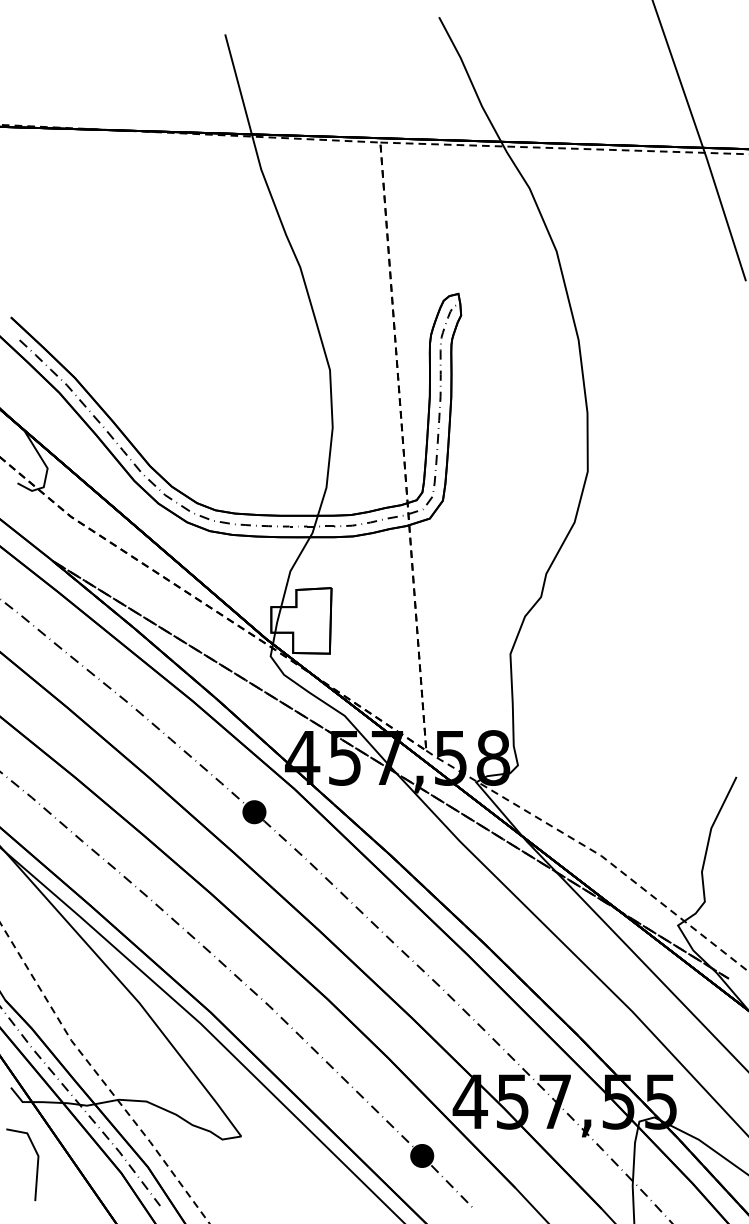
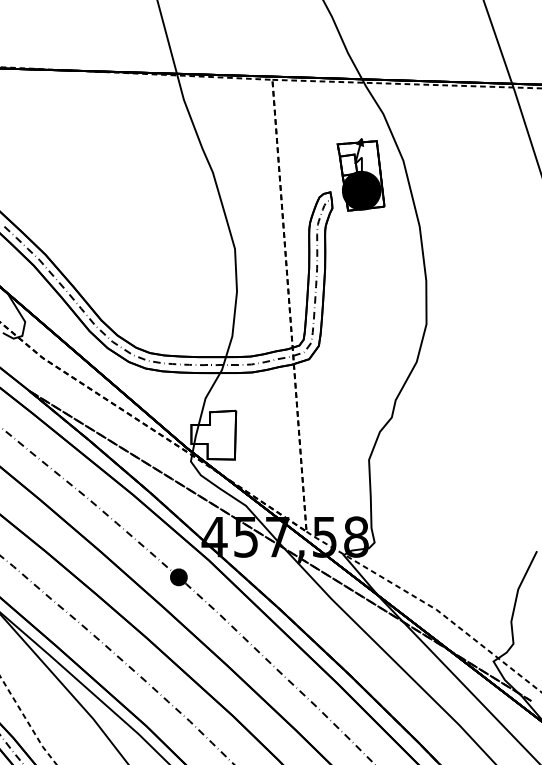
part: (499, 270) -> (360, 174), added

